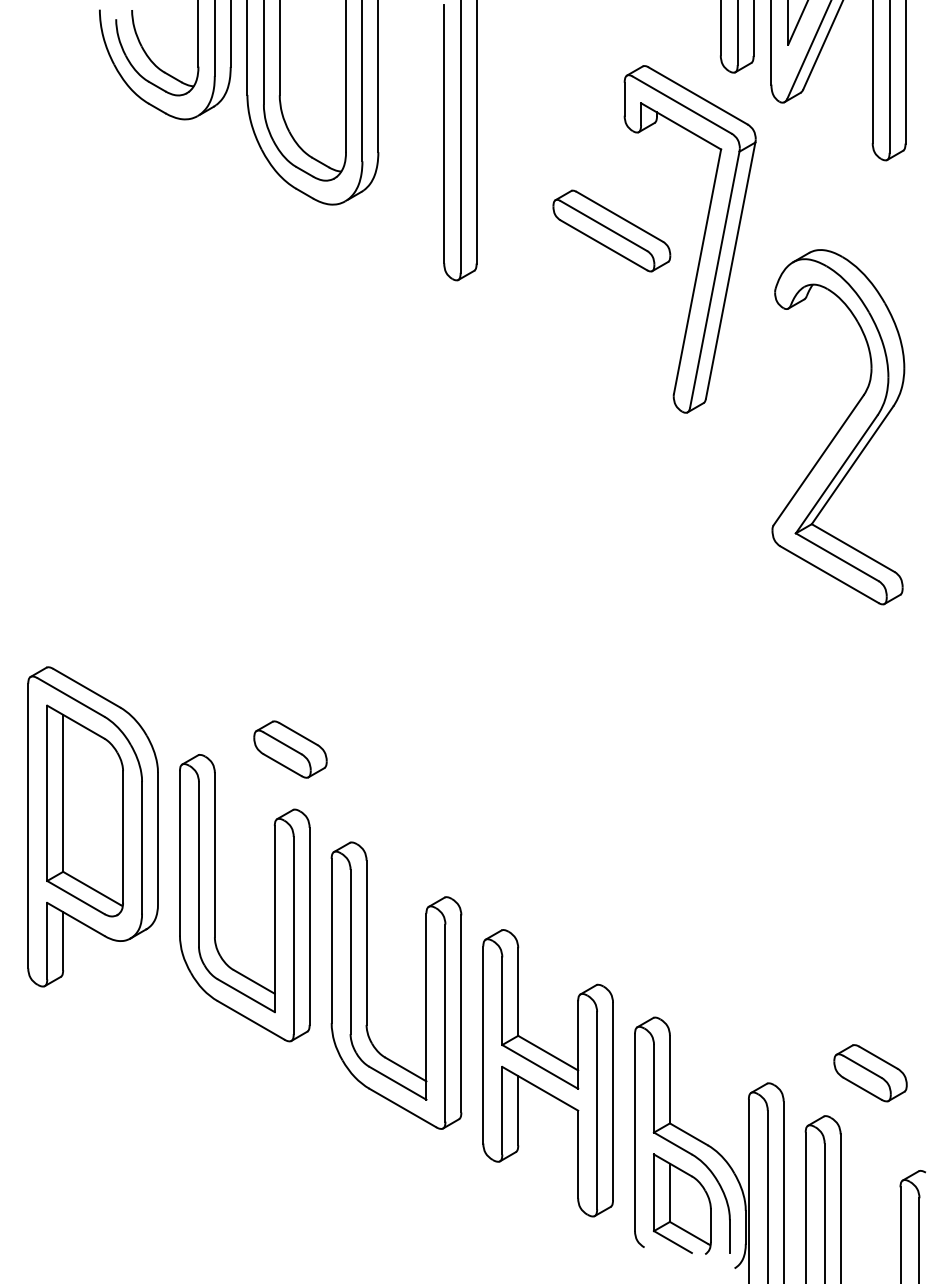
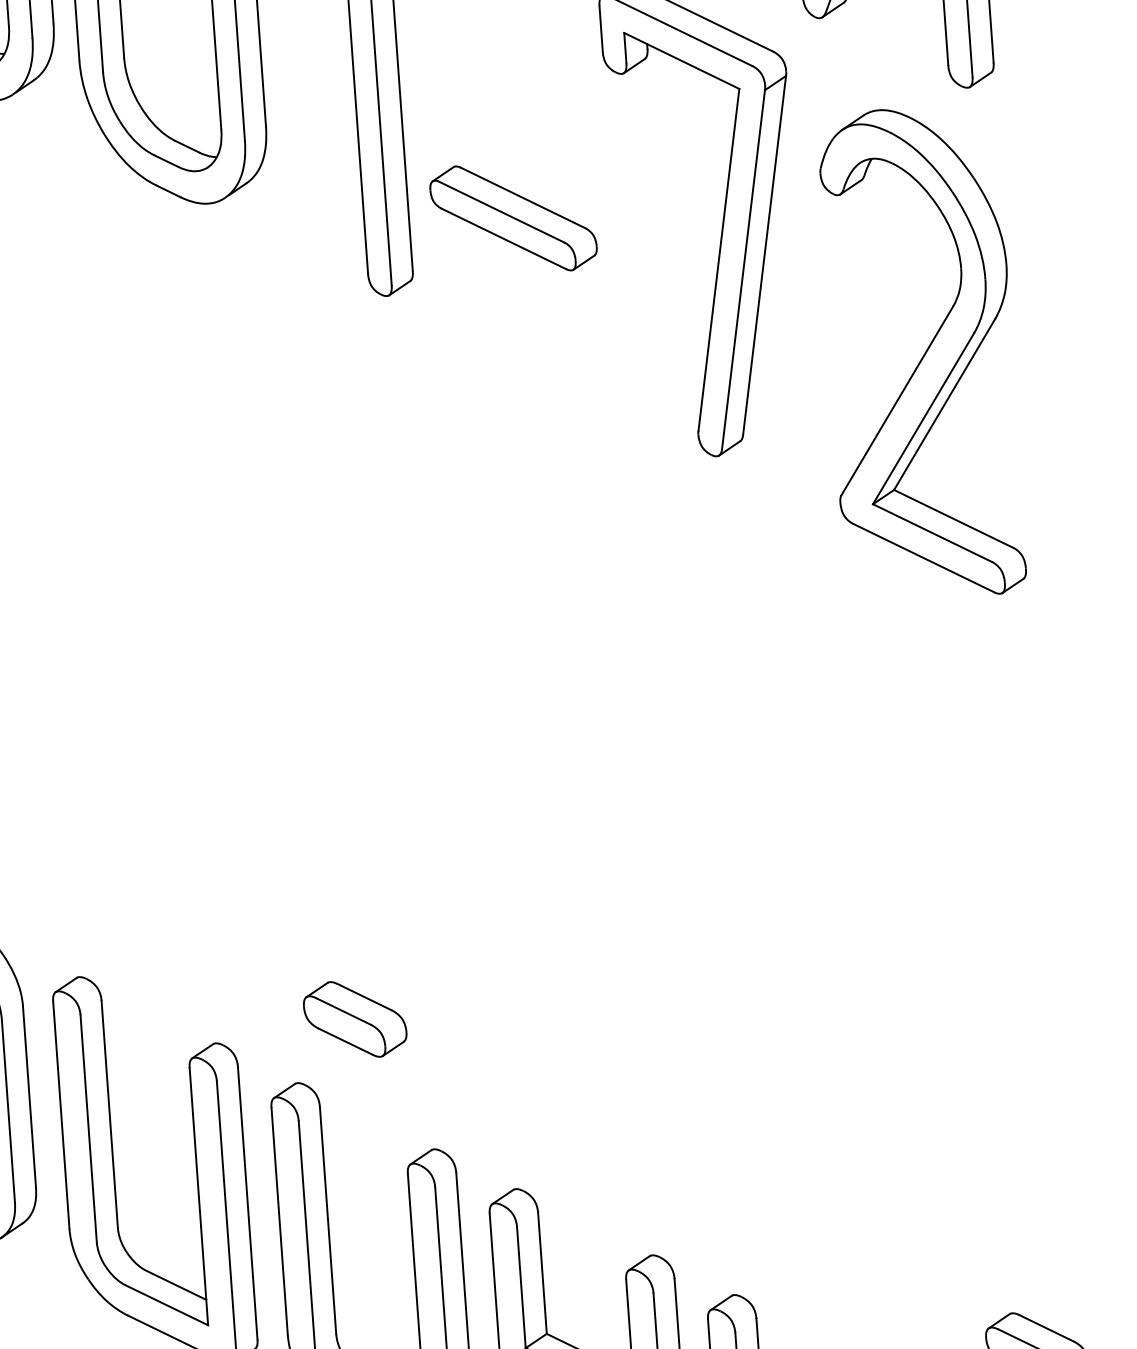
part: (611, 230) -> (513, 217), moved
part: (838, 427) -> (921, 353), moved
part: (290, 749) -> (355, 1019), moved

